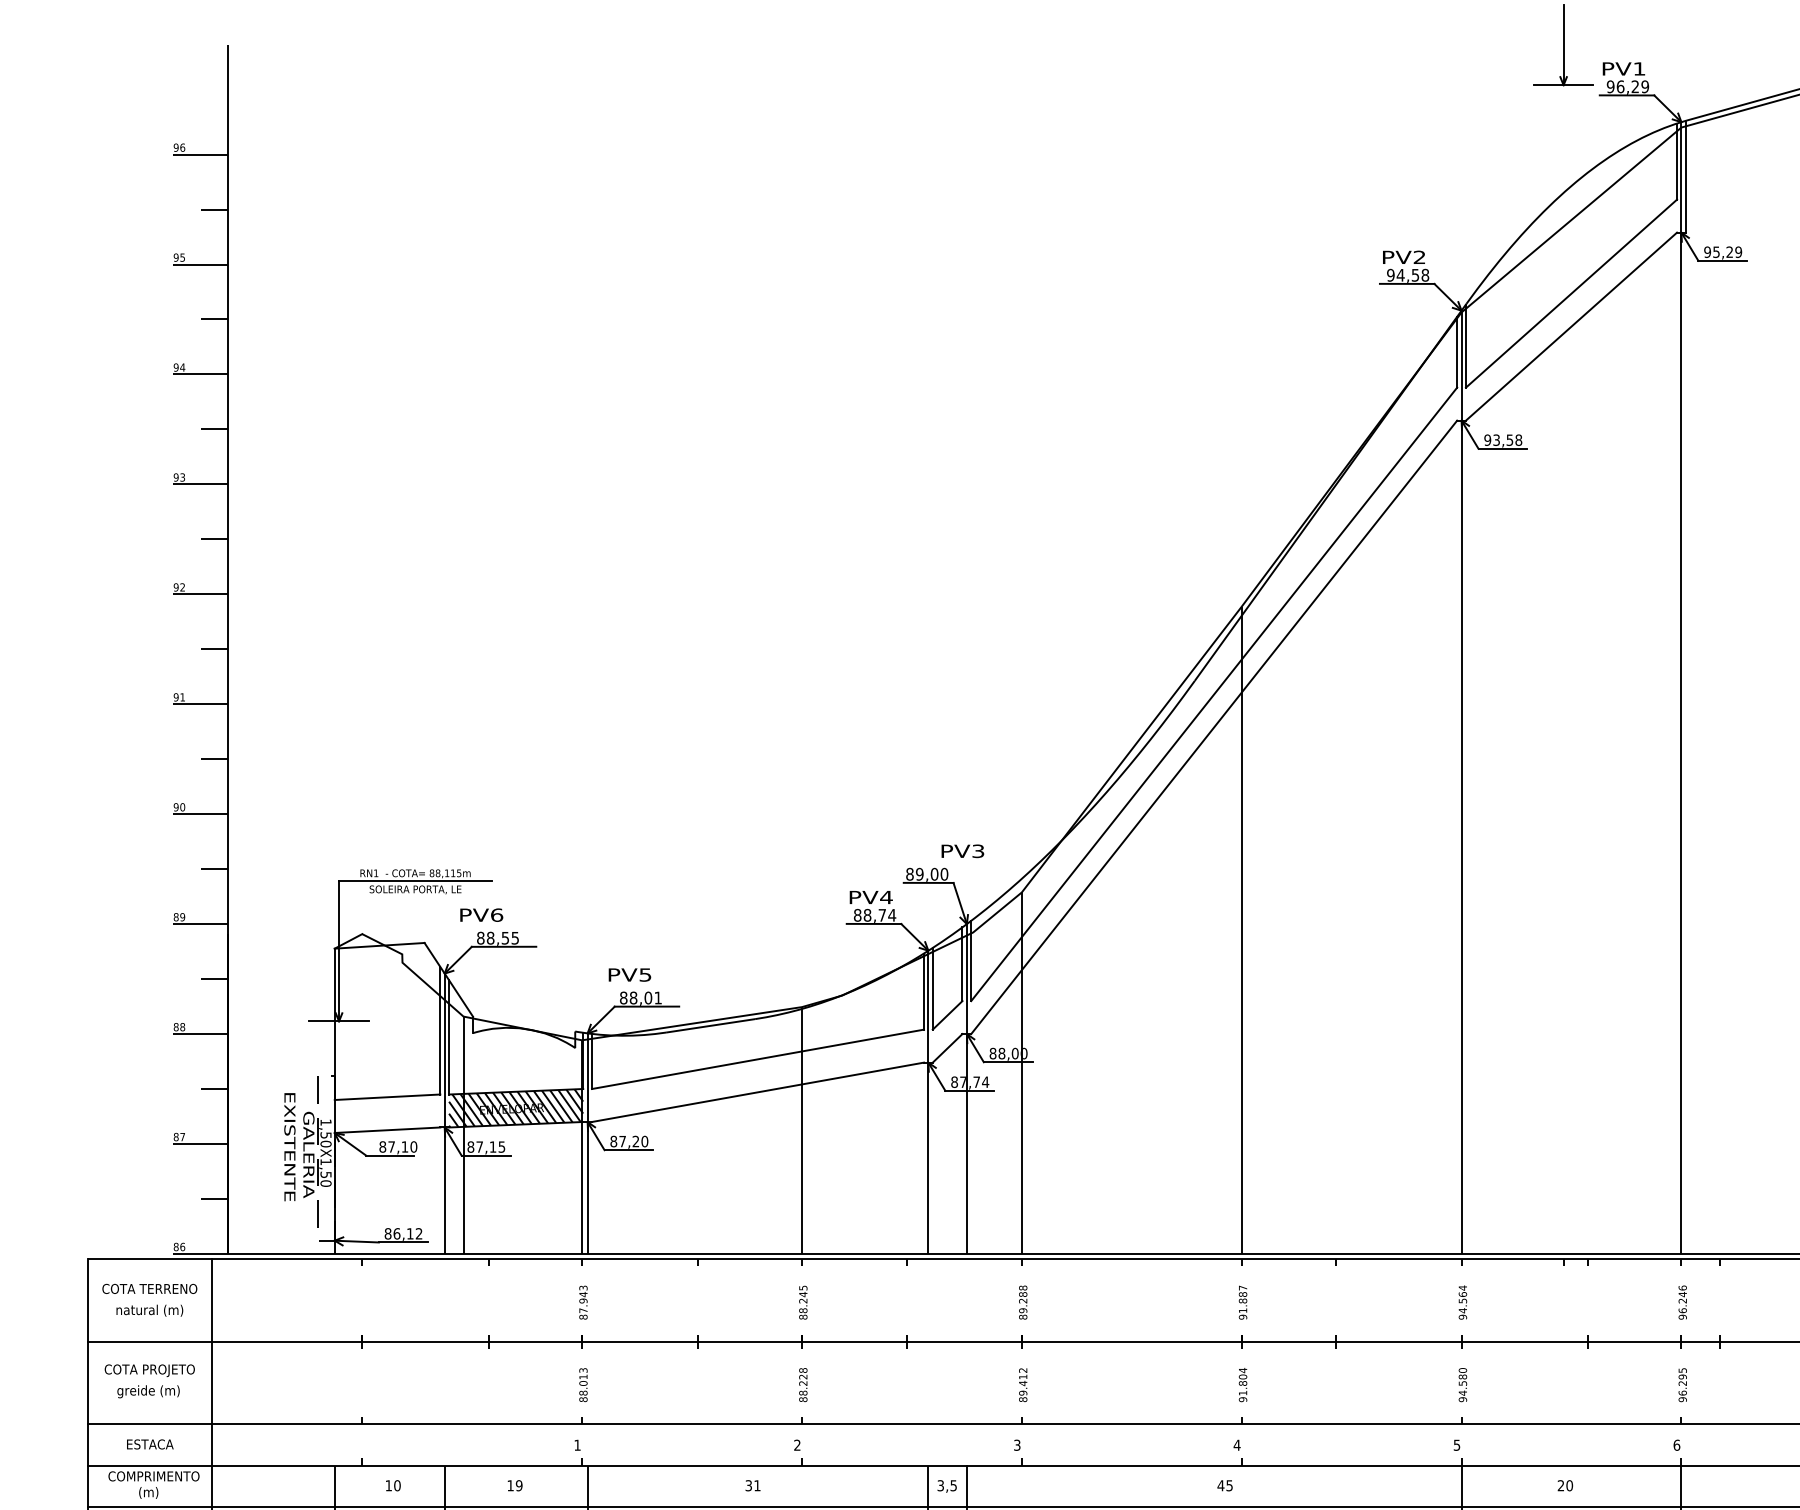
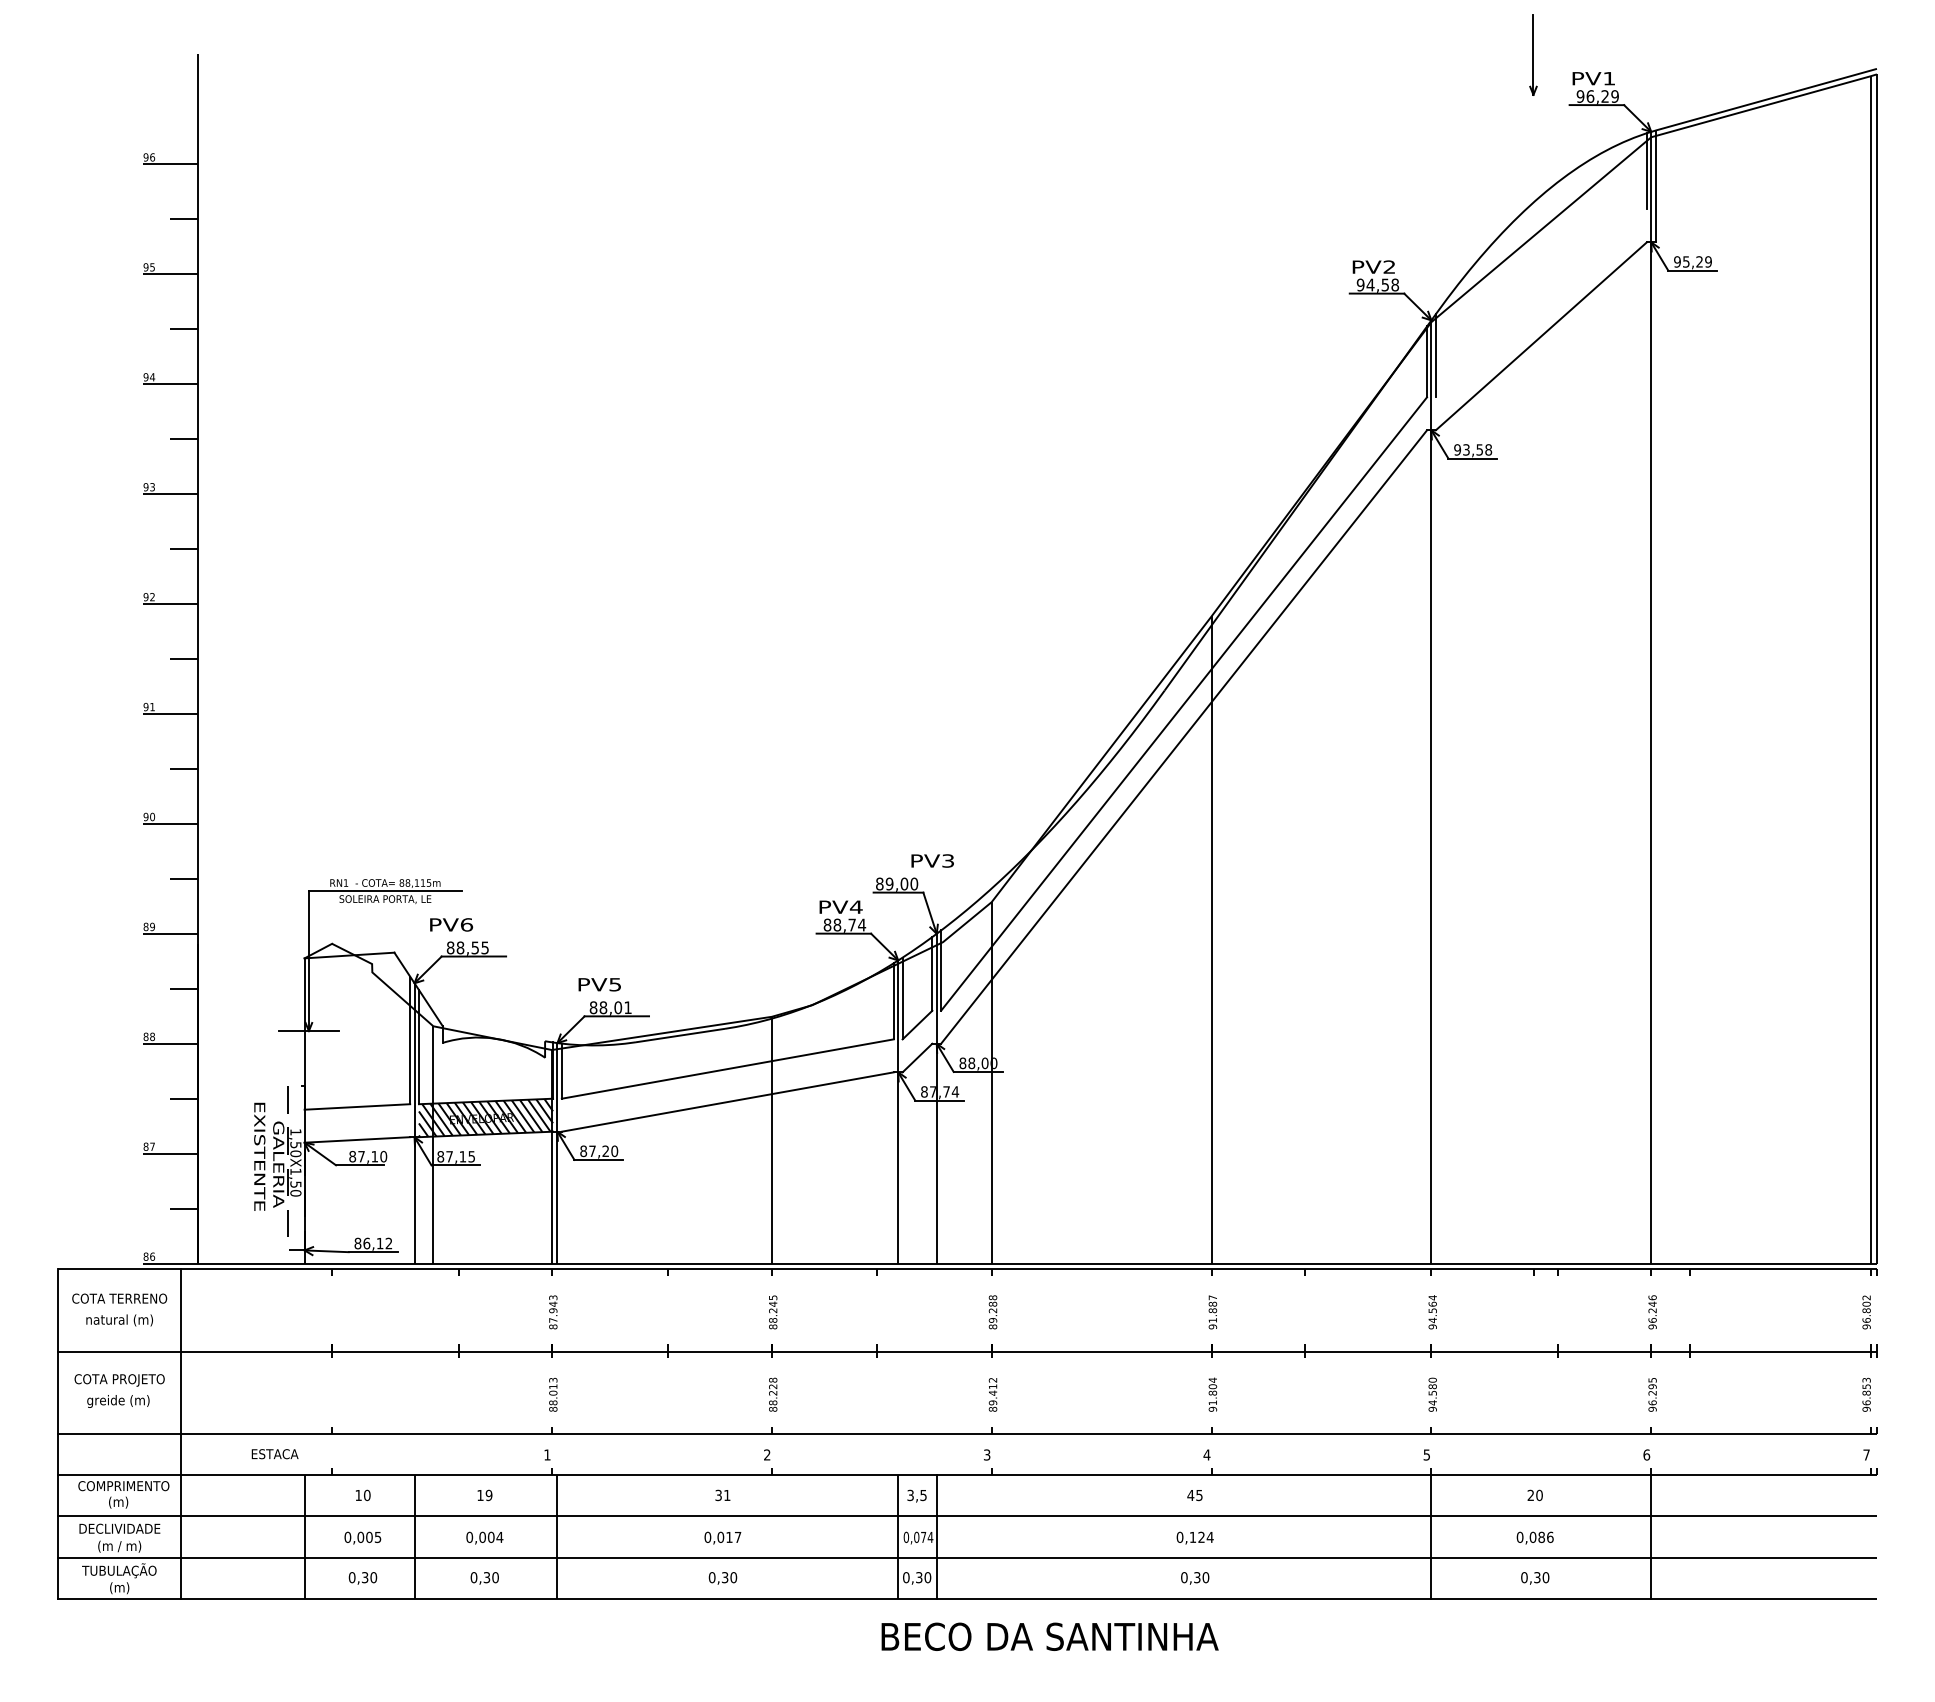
line: (1563, 84) -> (1533, 94), removed
line: (1570, 293) -> (1540, 303), removed
text: (149, 1444) -> (274, 1454), moved

